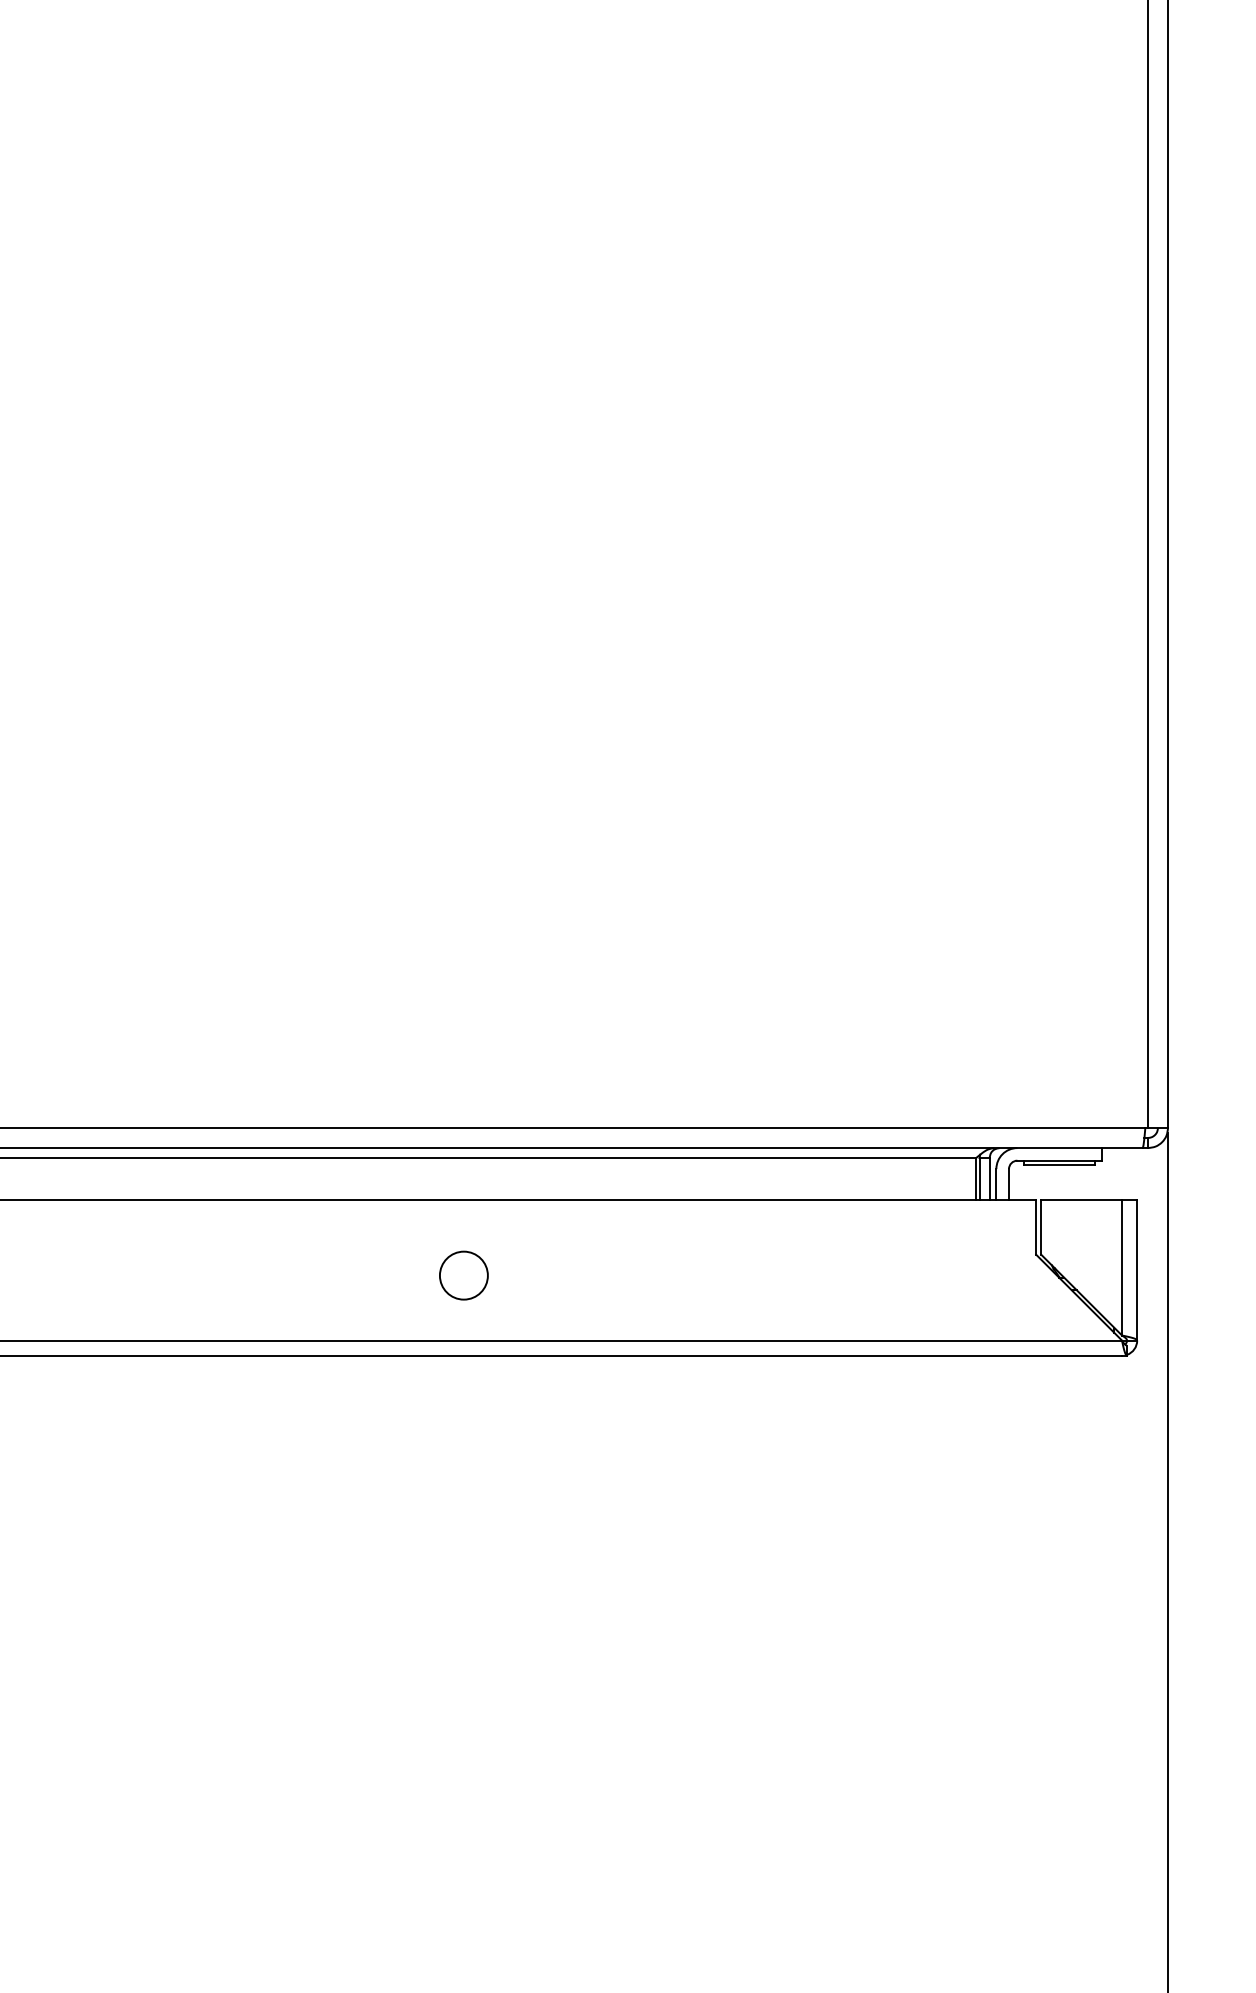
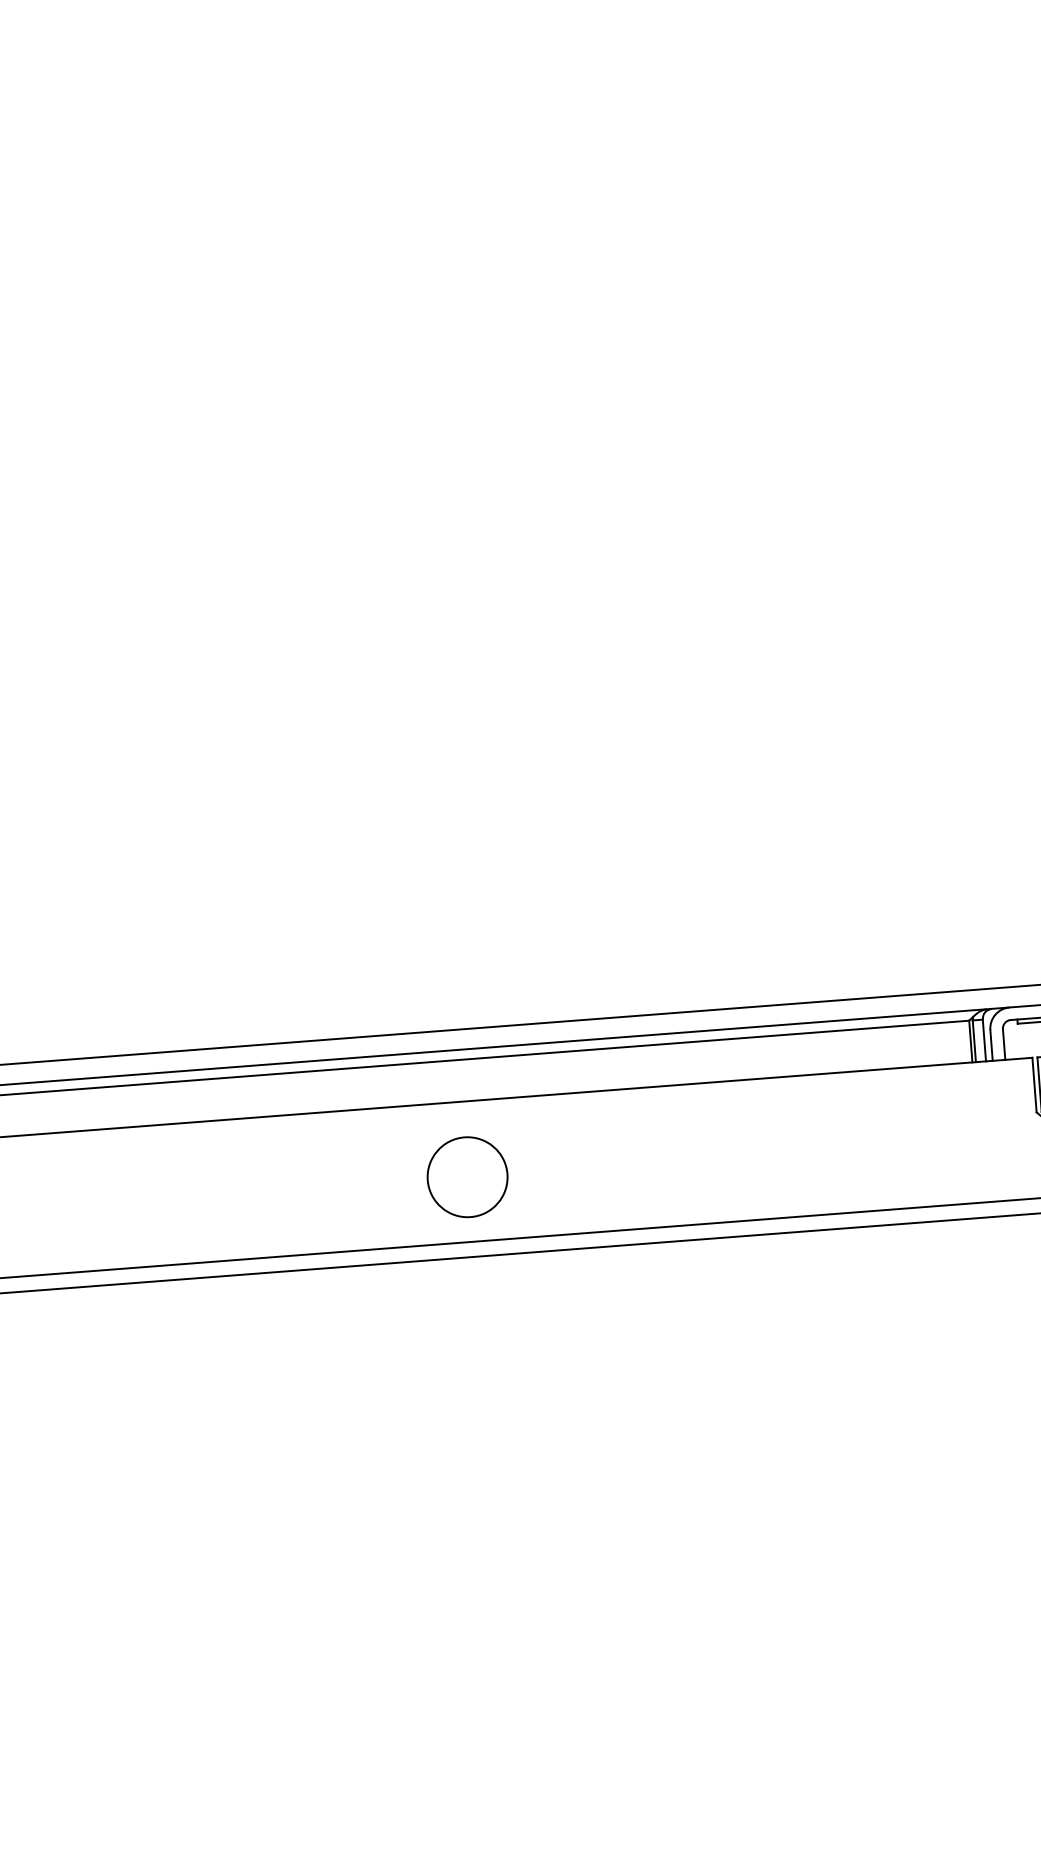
circle: (463, 1275) -> (467, 1177), size x1.67

